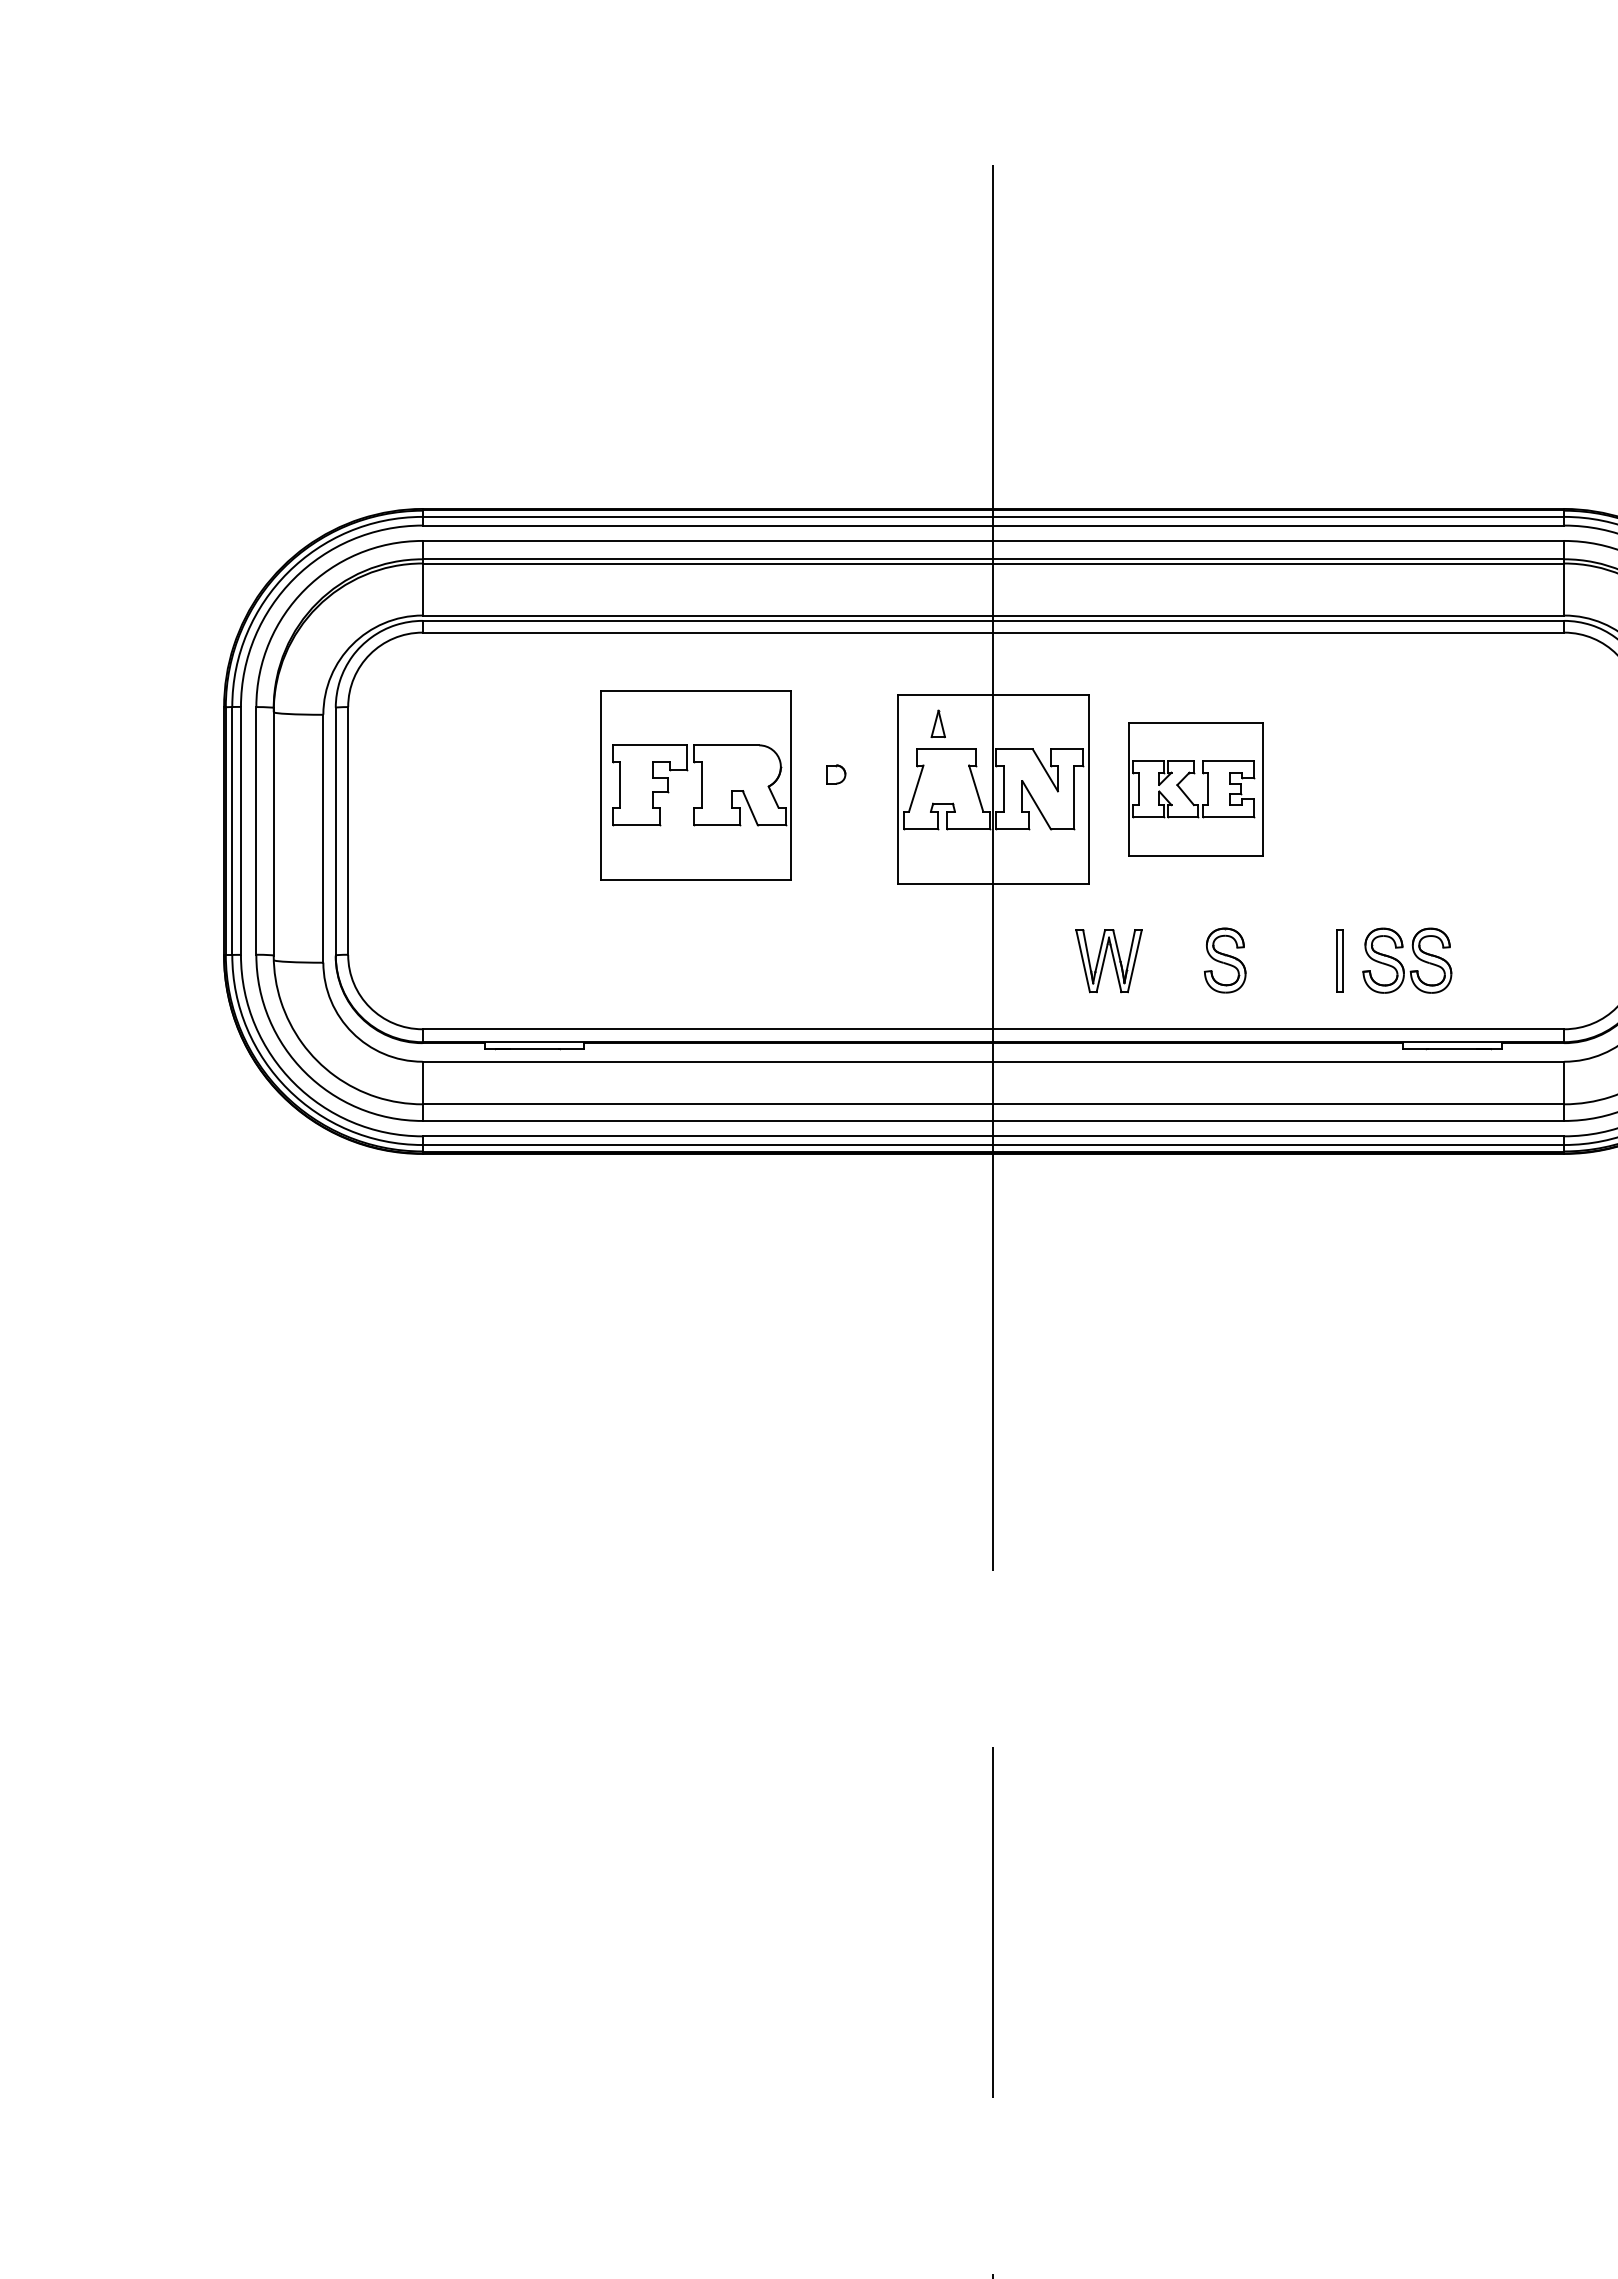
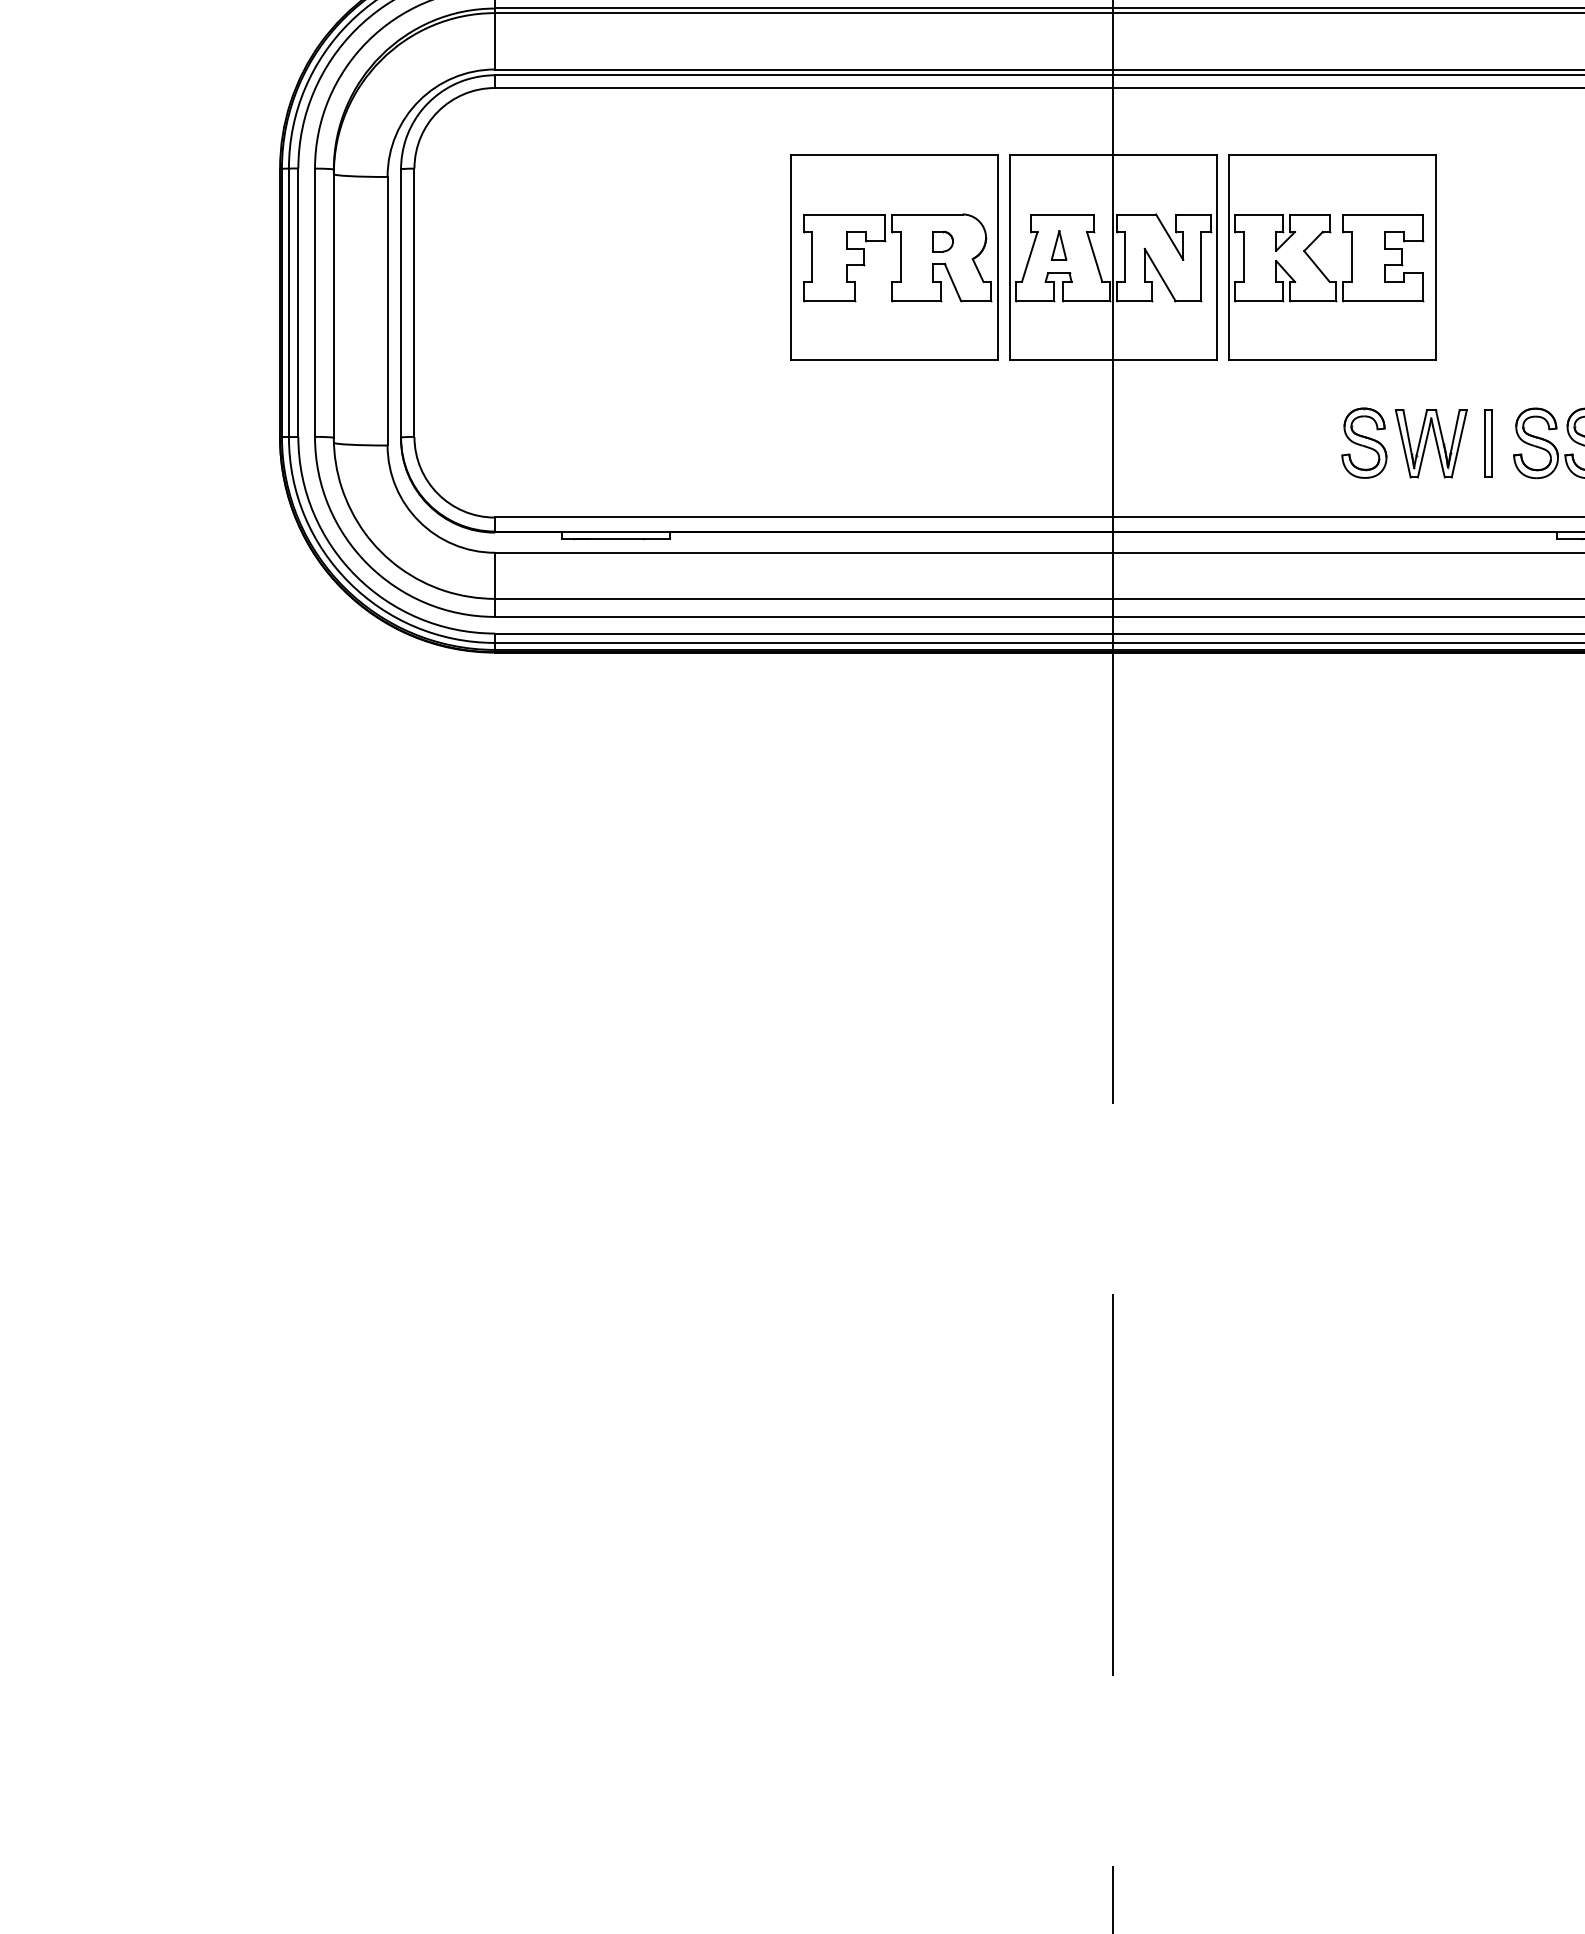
part: (937, 723) -> (1058, 244), moved
part: (695, 785) -> (893, 257), moved
part: (1195, 789) -> (1332, 257), size x1.43
part: (1108, 961) -> (1430, 444), moved

